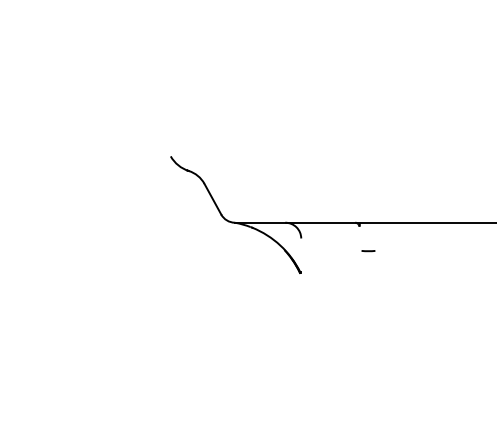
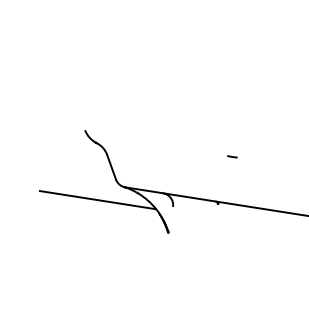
line: (201, 245) -> (97, 200), added
line: (368, 251) -> (232, 157), moved

